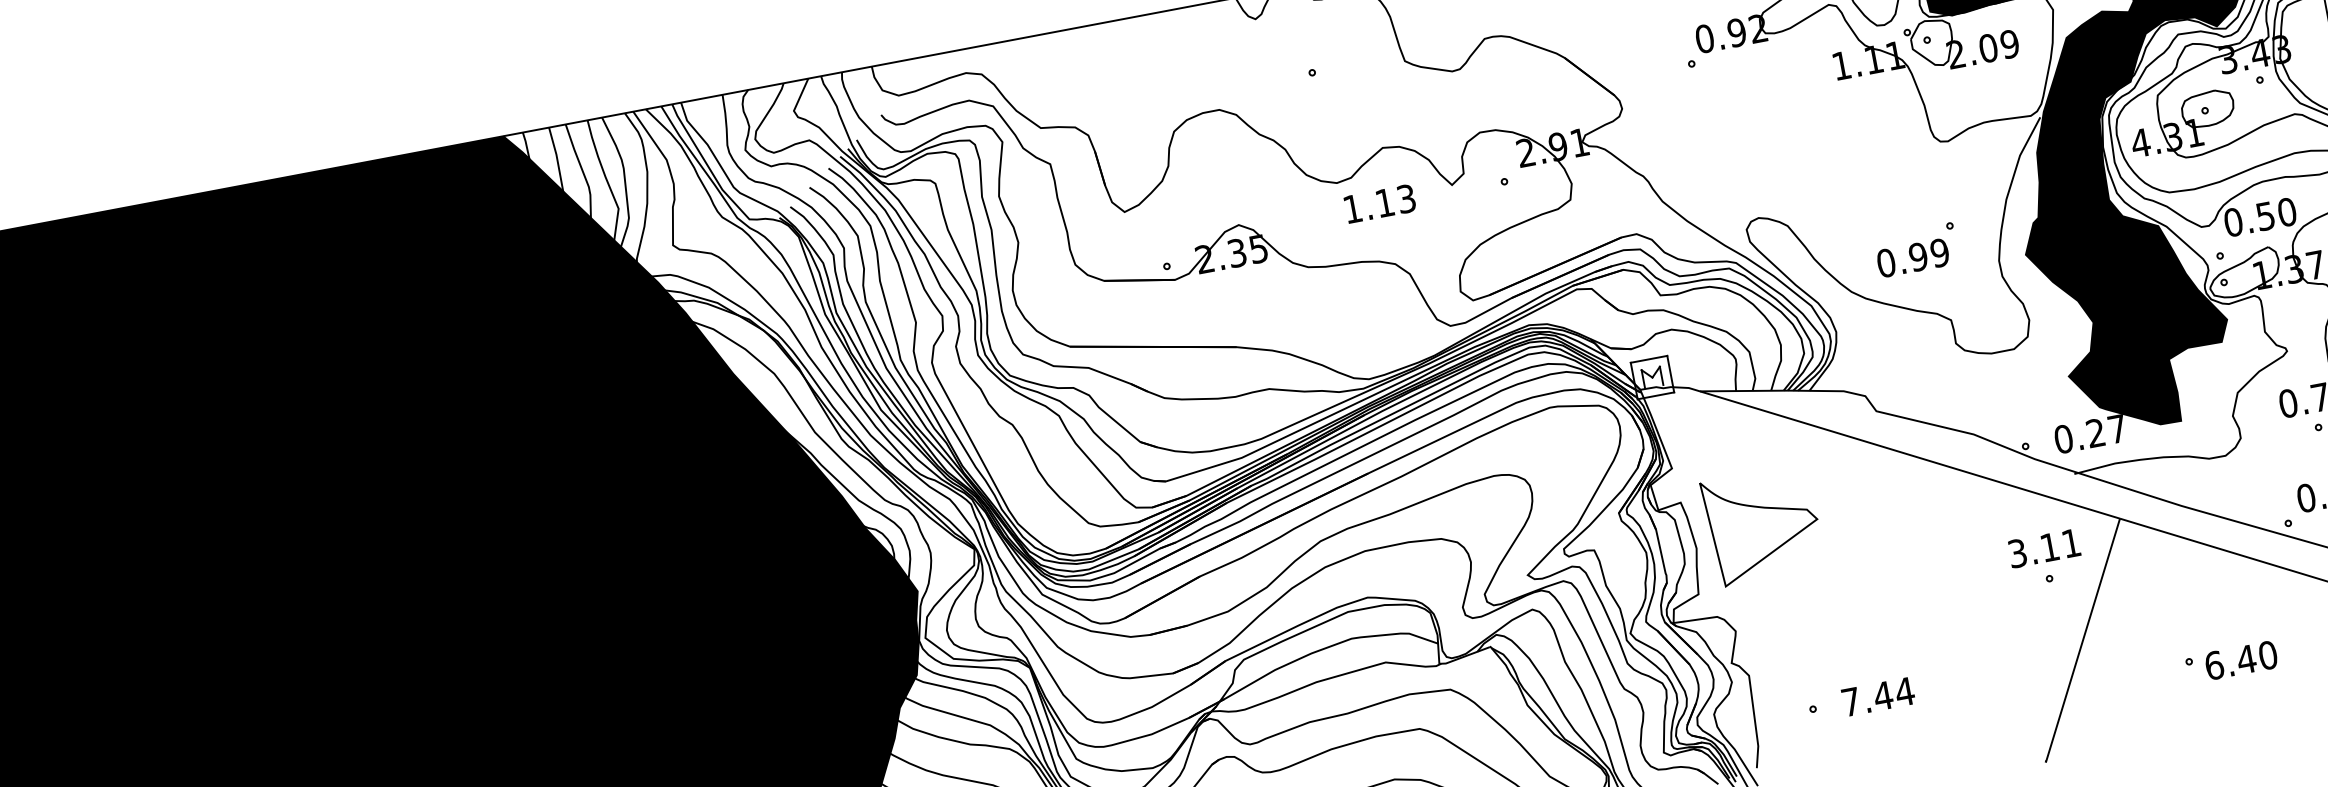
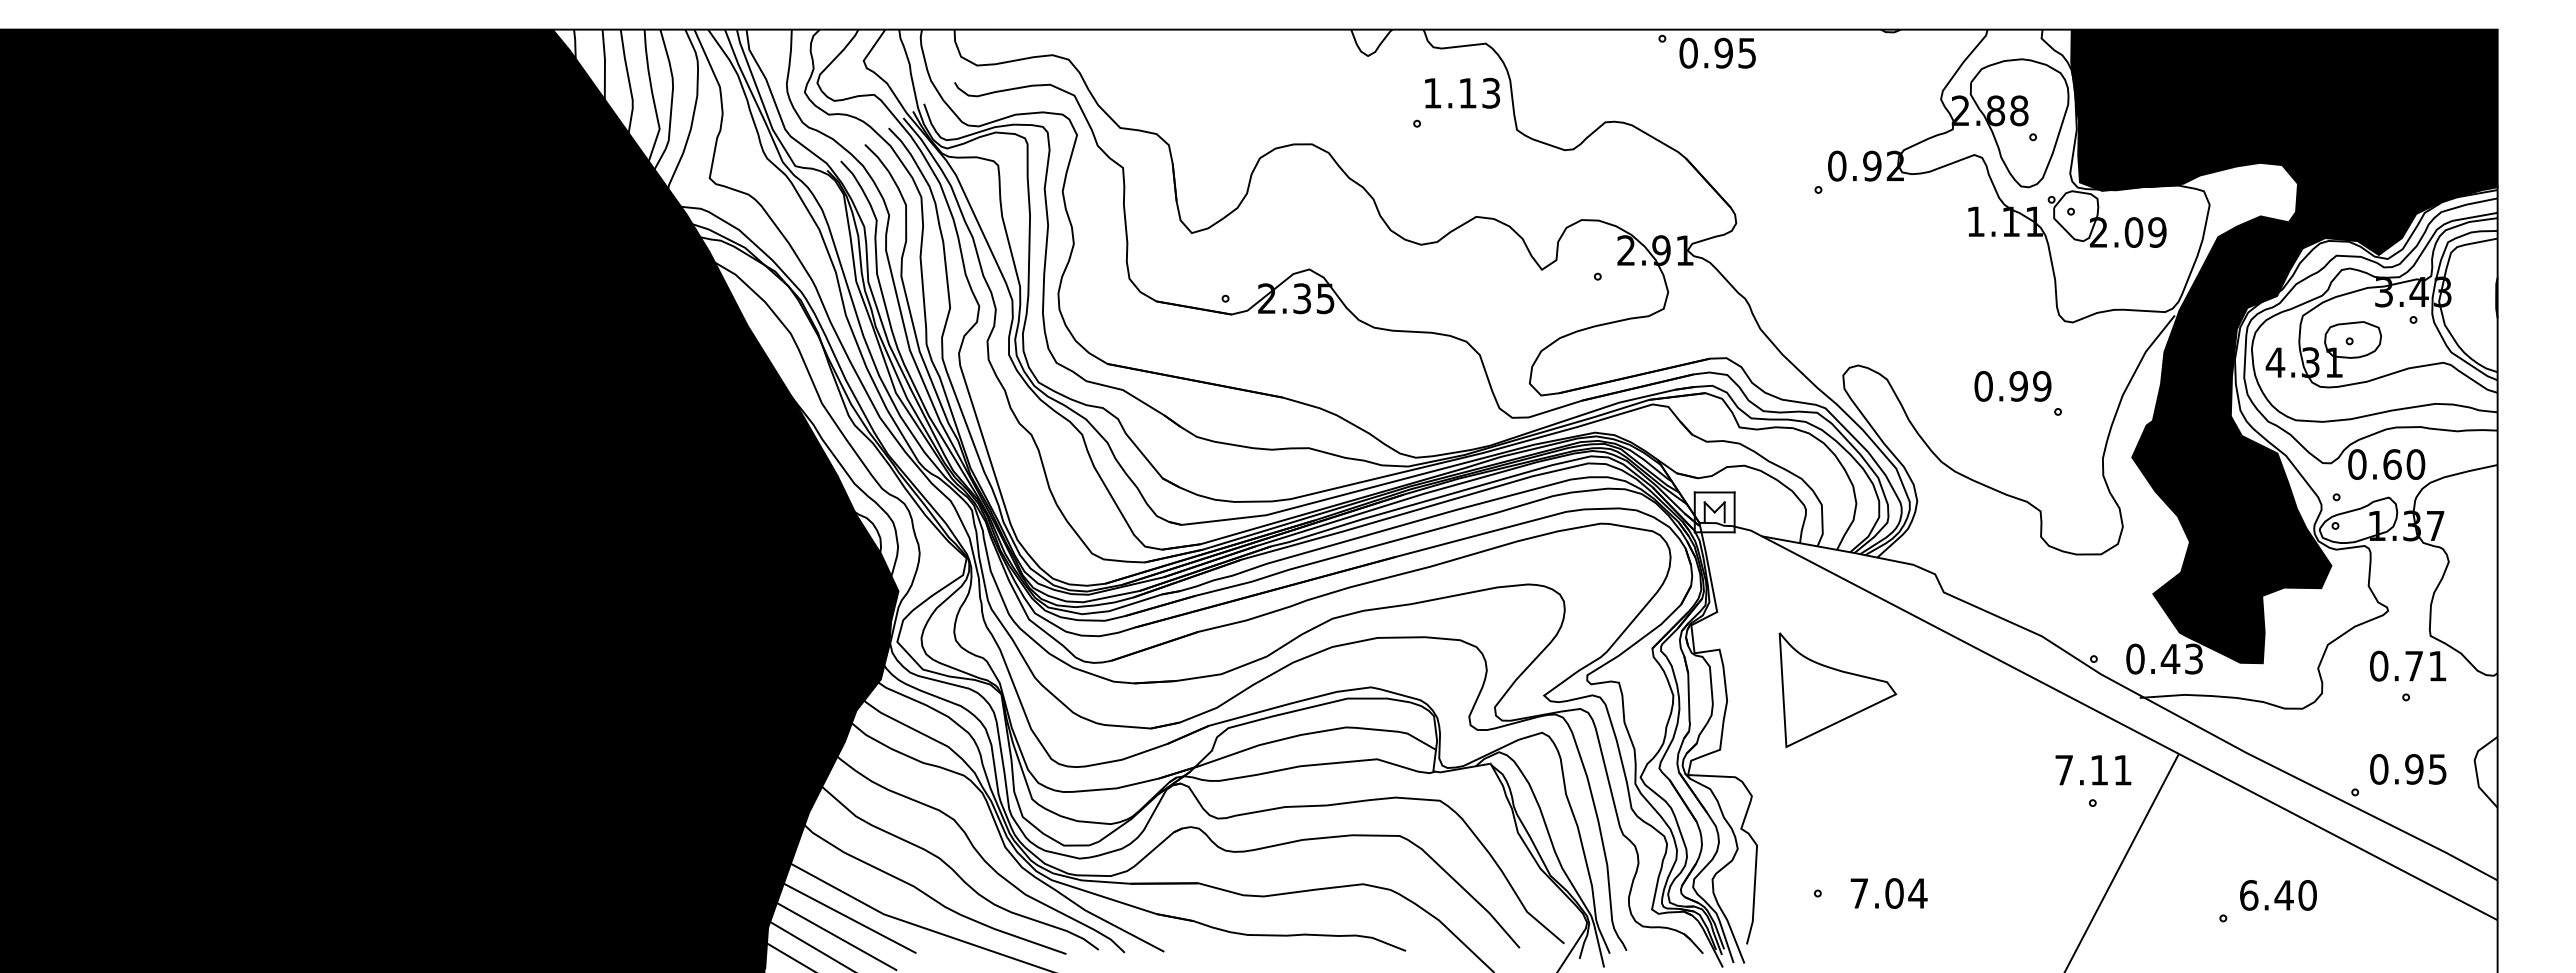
text: (1380, 203) -> (1462, 92), moved
text: (2265, 216) -> (2392, 464), 0.50 -> 0.60
text: (1912, 258) -> (2012, 386), moved
text: (2105, 430) -> (2181, 658), 0.27 -> 0.43
part: (1762, 525) -> (1837, 690), moved
text: (2016, 552) -> (2063, 769), 3.11 -> 7.11
text: (2241, 660) -> (2278, 895), moved
text: (1883, 695) -> (1894, 893), 7.44 -> 7.04

